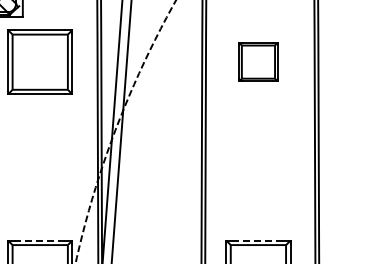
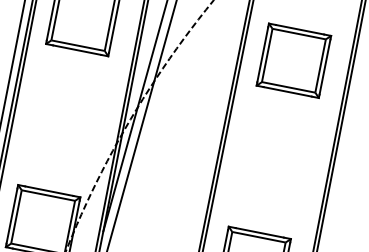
part: (258, 61) -> (294, 60), size x1.67
line: (40, 240) -> (49, 191), dashed -> solid
line: (258, 240) -> (259, 232), dashed -> solid

